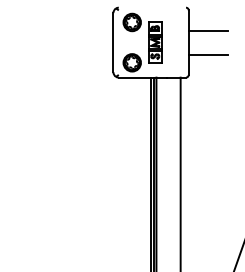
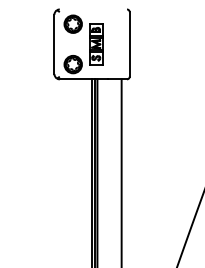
line: (207, 30) -> (148, 32), removed
line: (207, 54) -> (148, 56), removed

